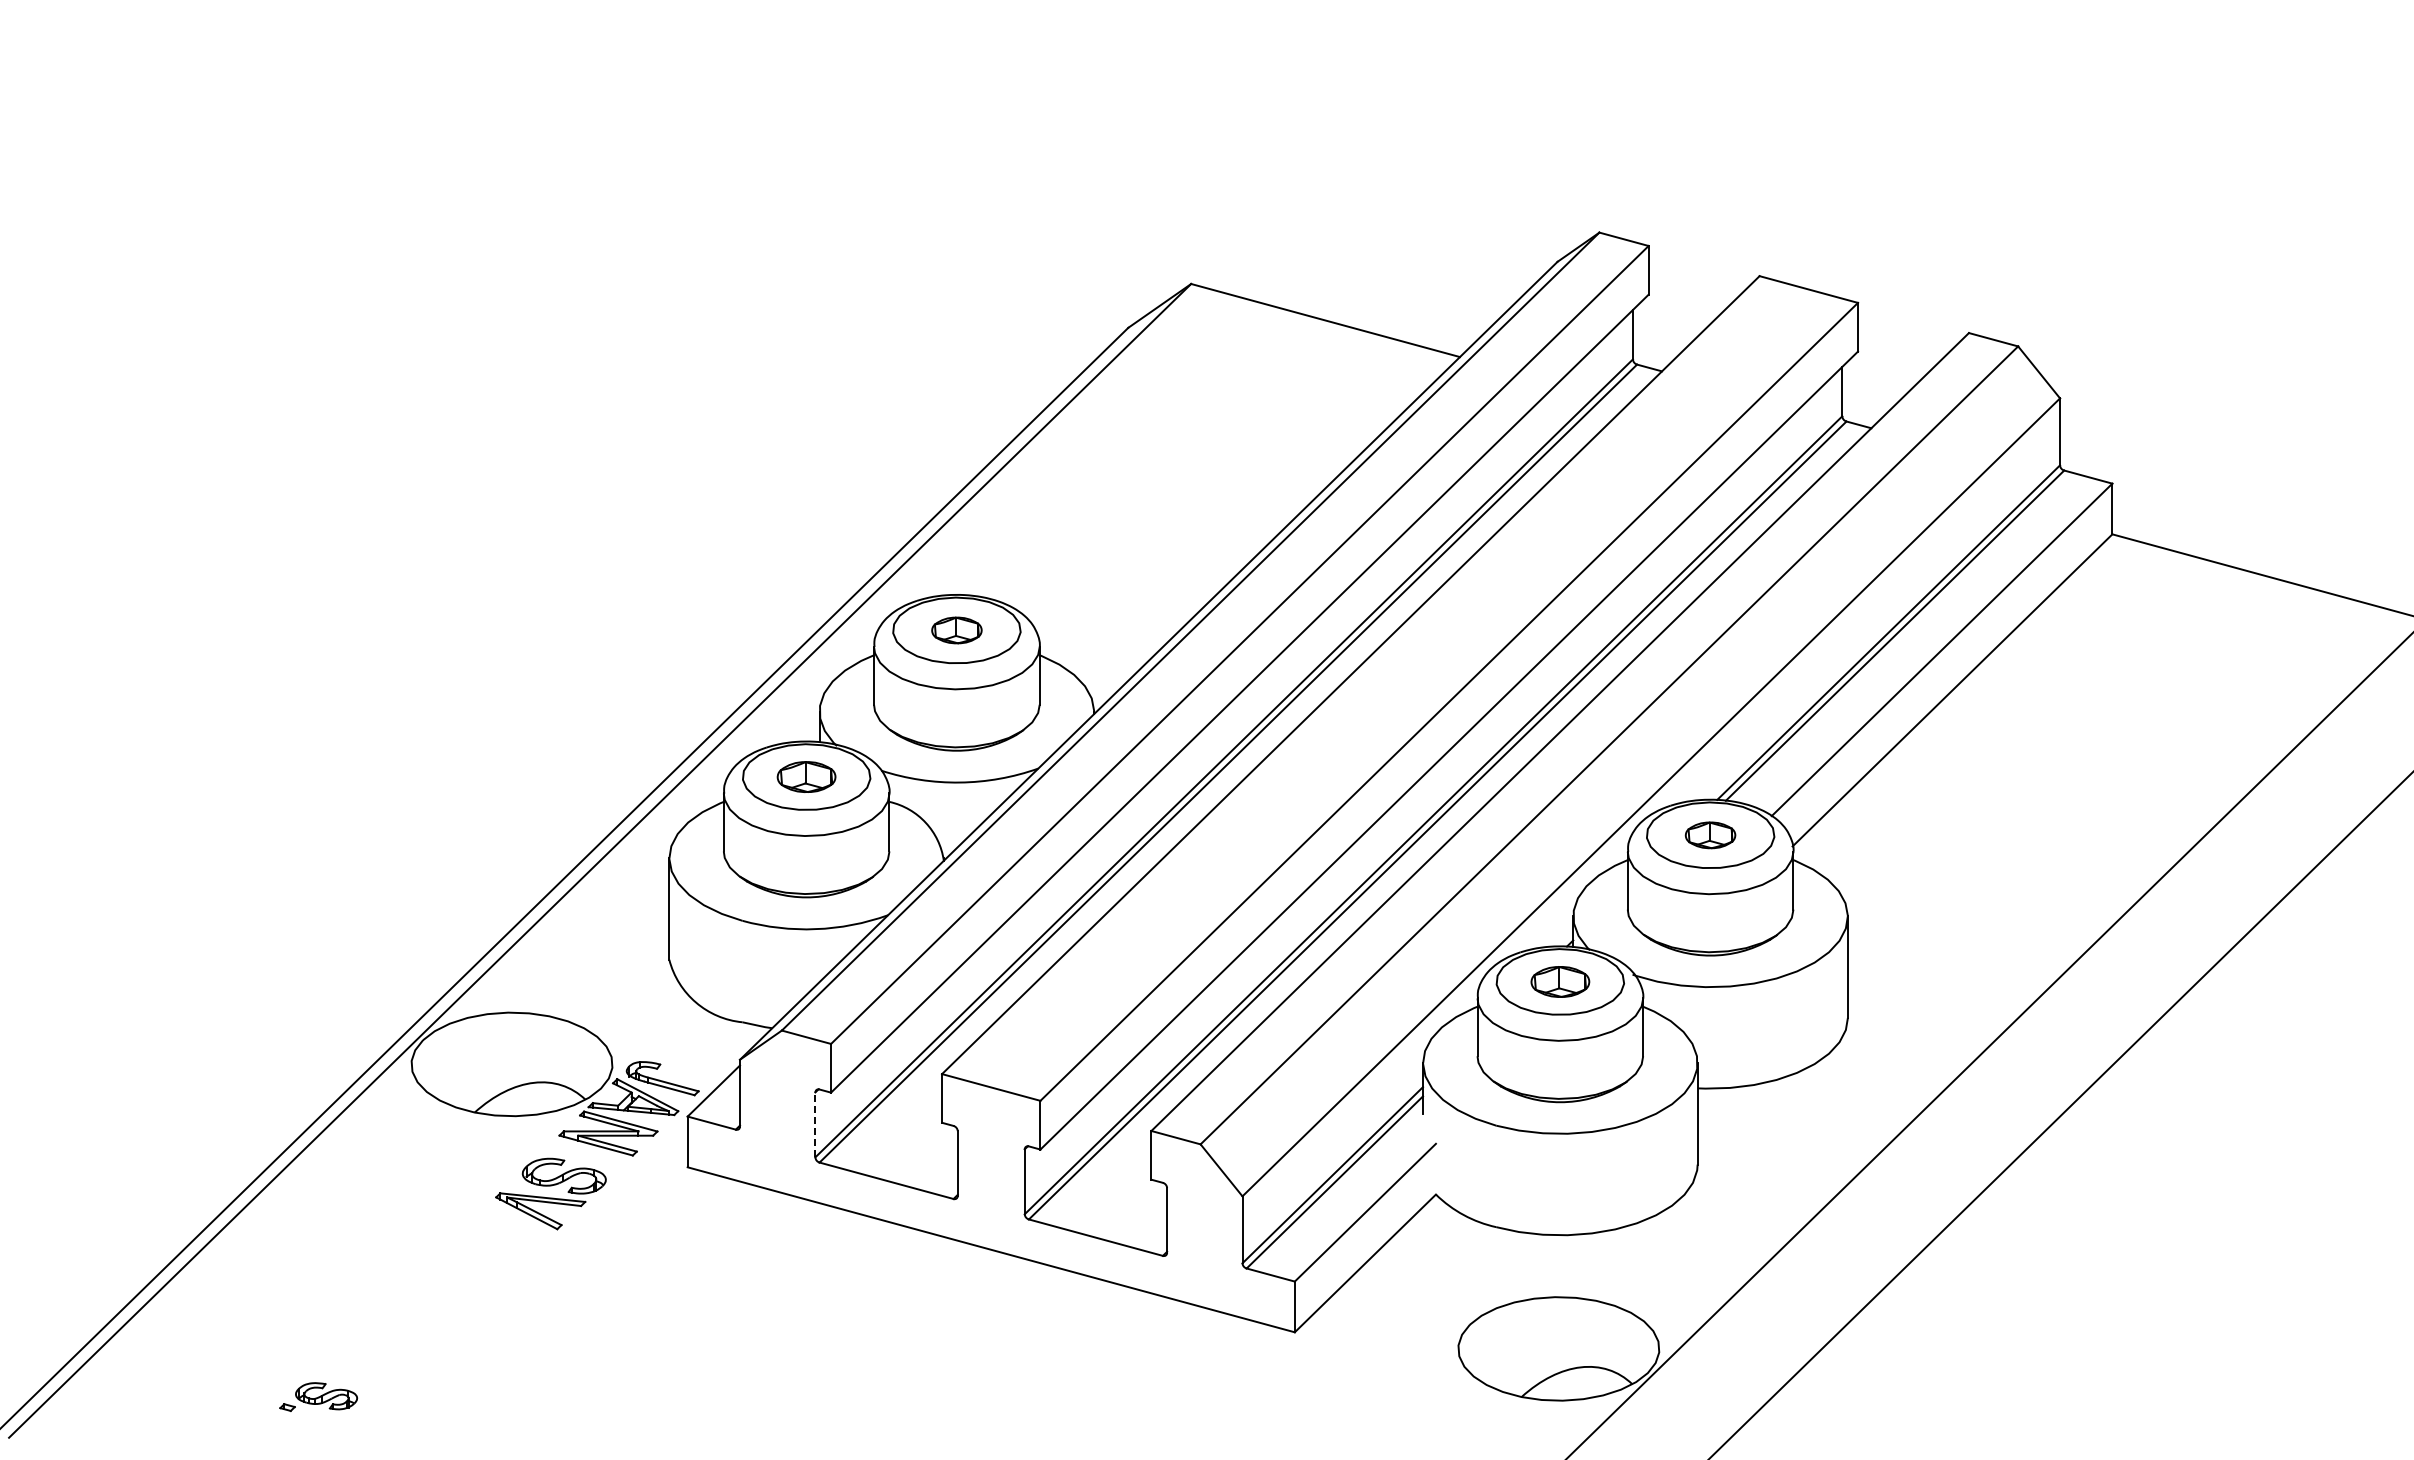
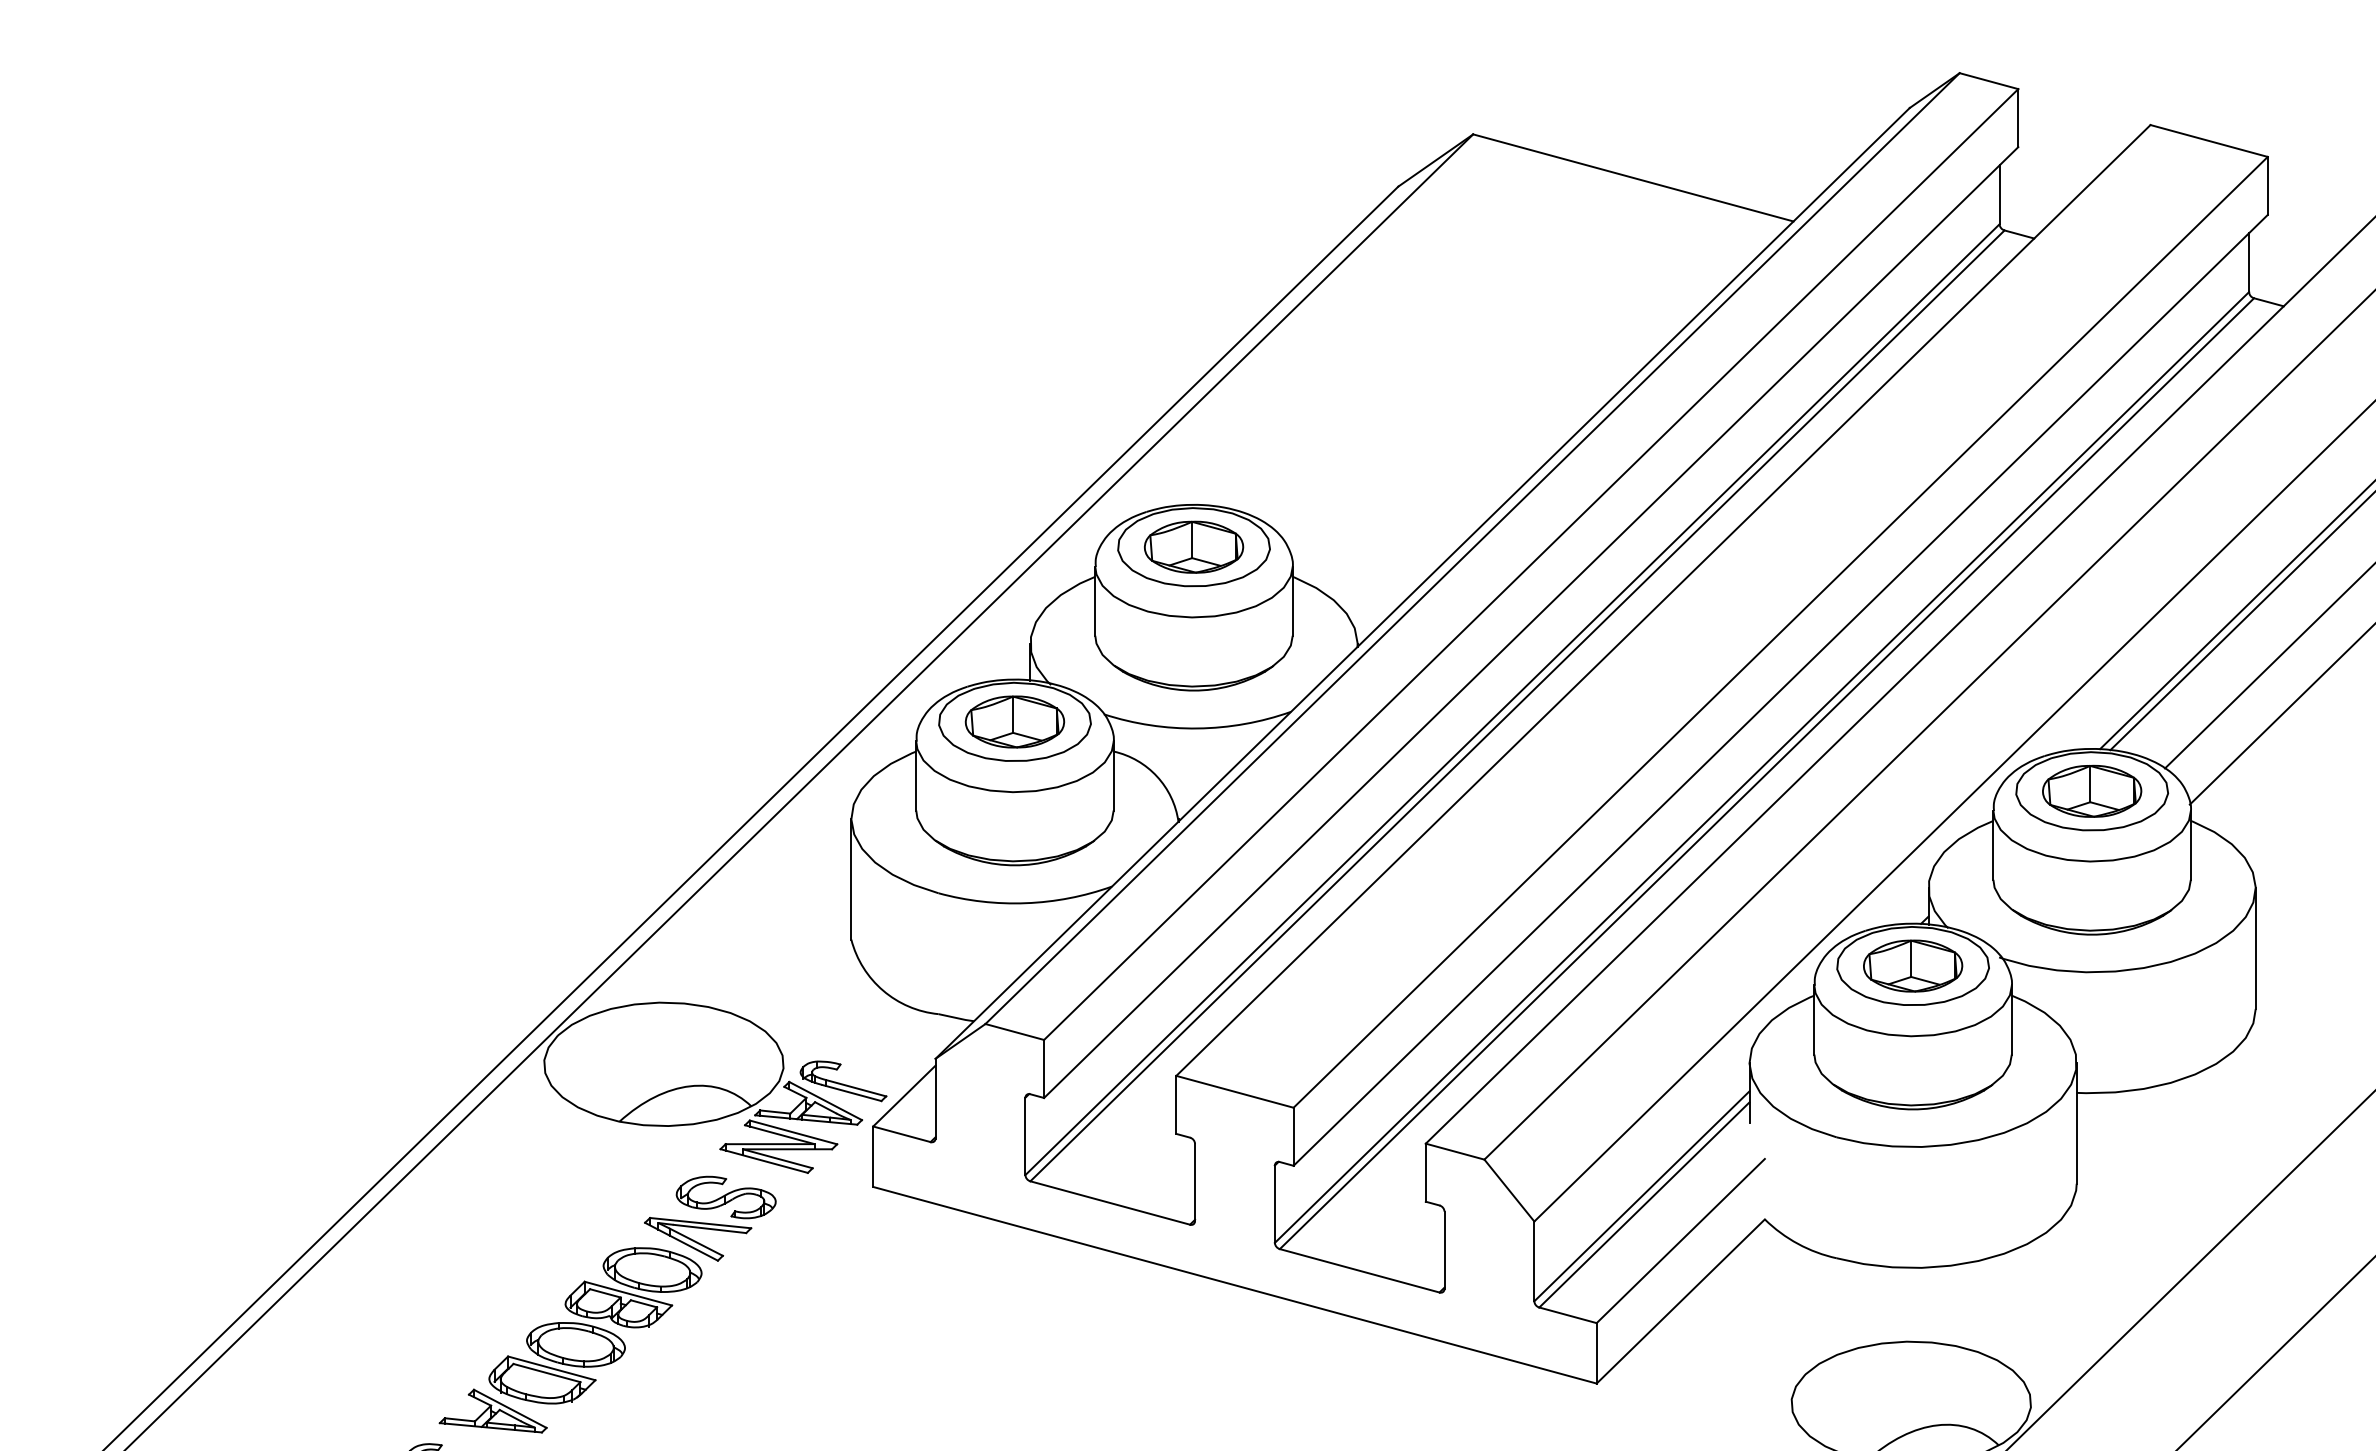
part: (956, 630) -> (1193, 547), size x1.67
part: (806, 776) -> (1014, 721), size x1.43
part: (1710, 835) -> (2092, 791), size x1.67
part: (1560, 981) -> (1913, 965), size x1.43
line: (815, 1124) -> (1025, 1135), dashed -> solid
part: (433, 1295) -> (570, 1339), added

